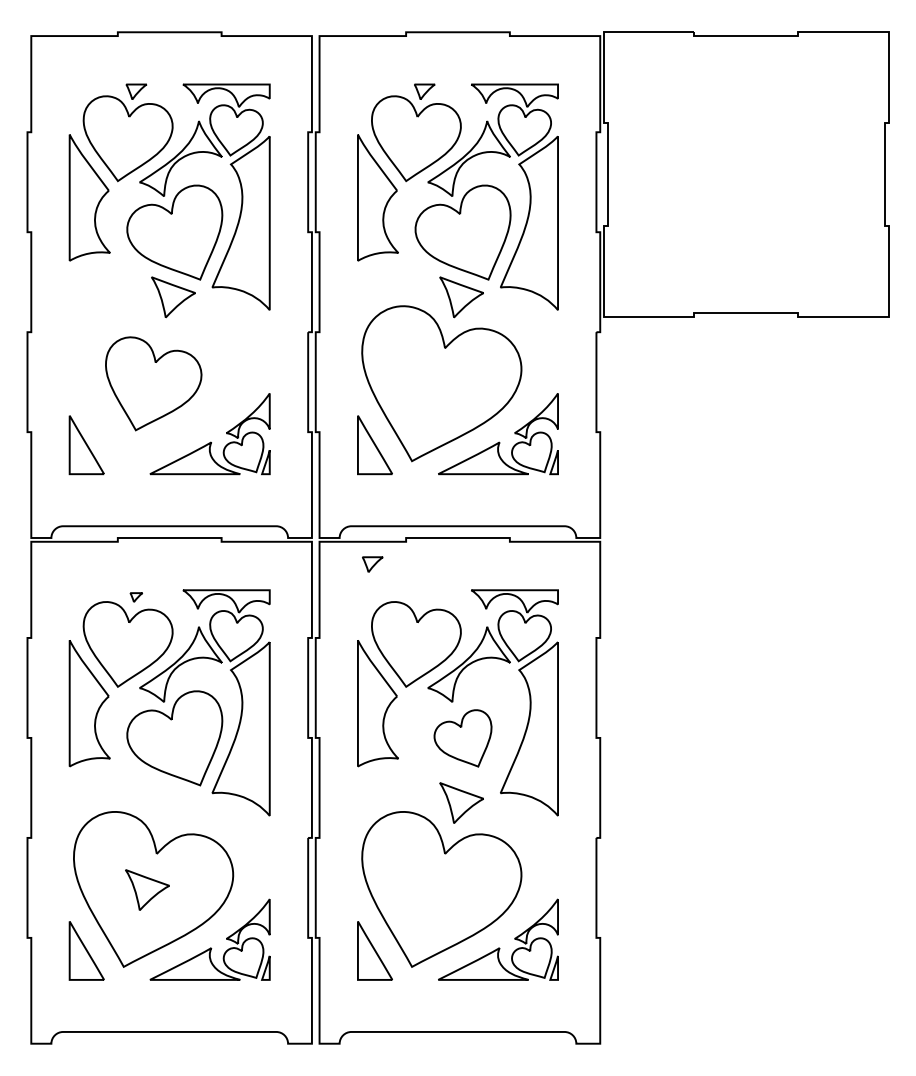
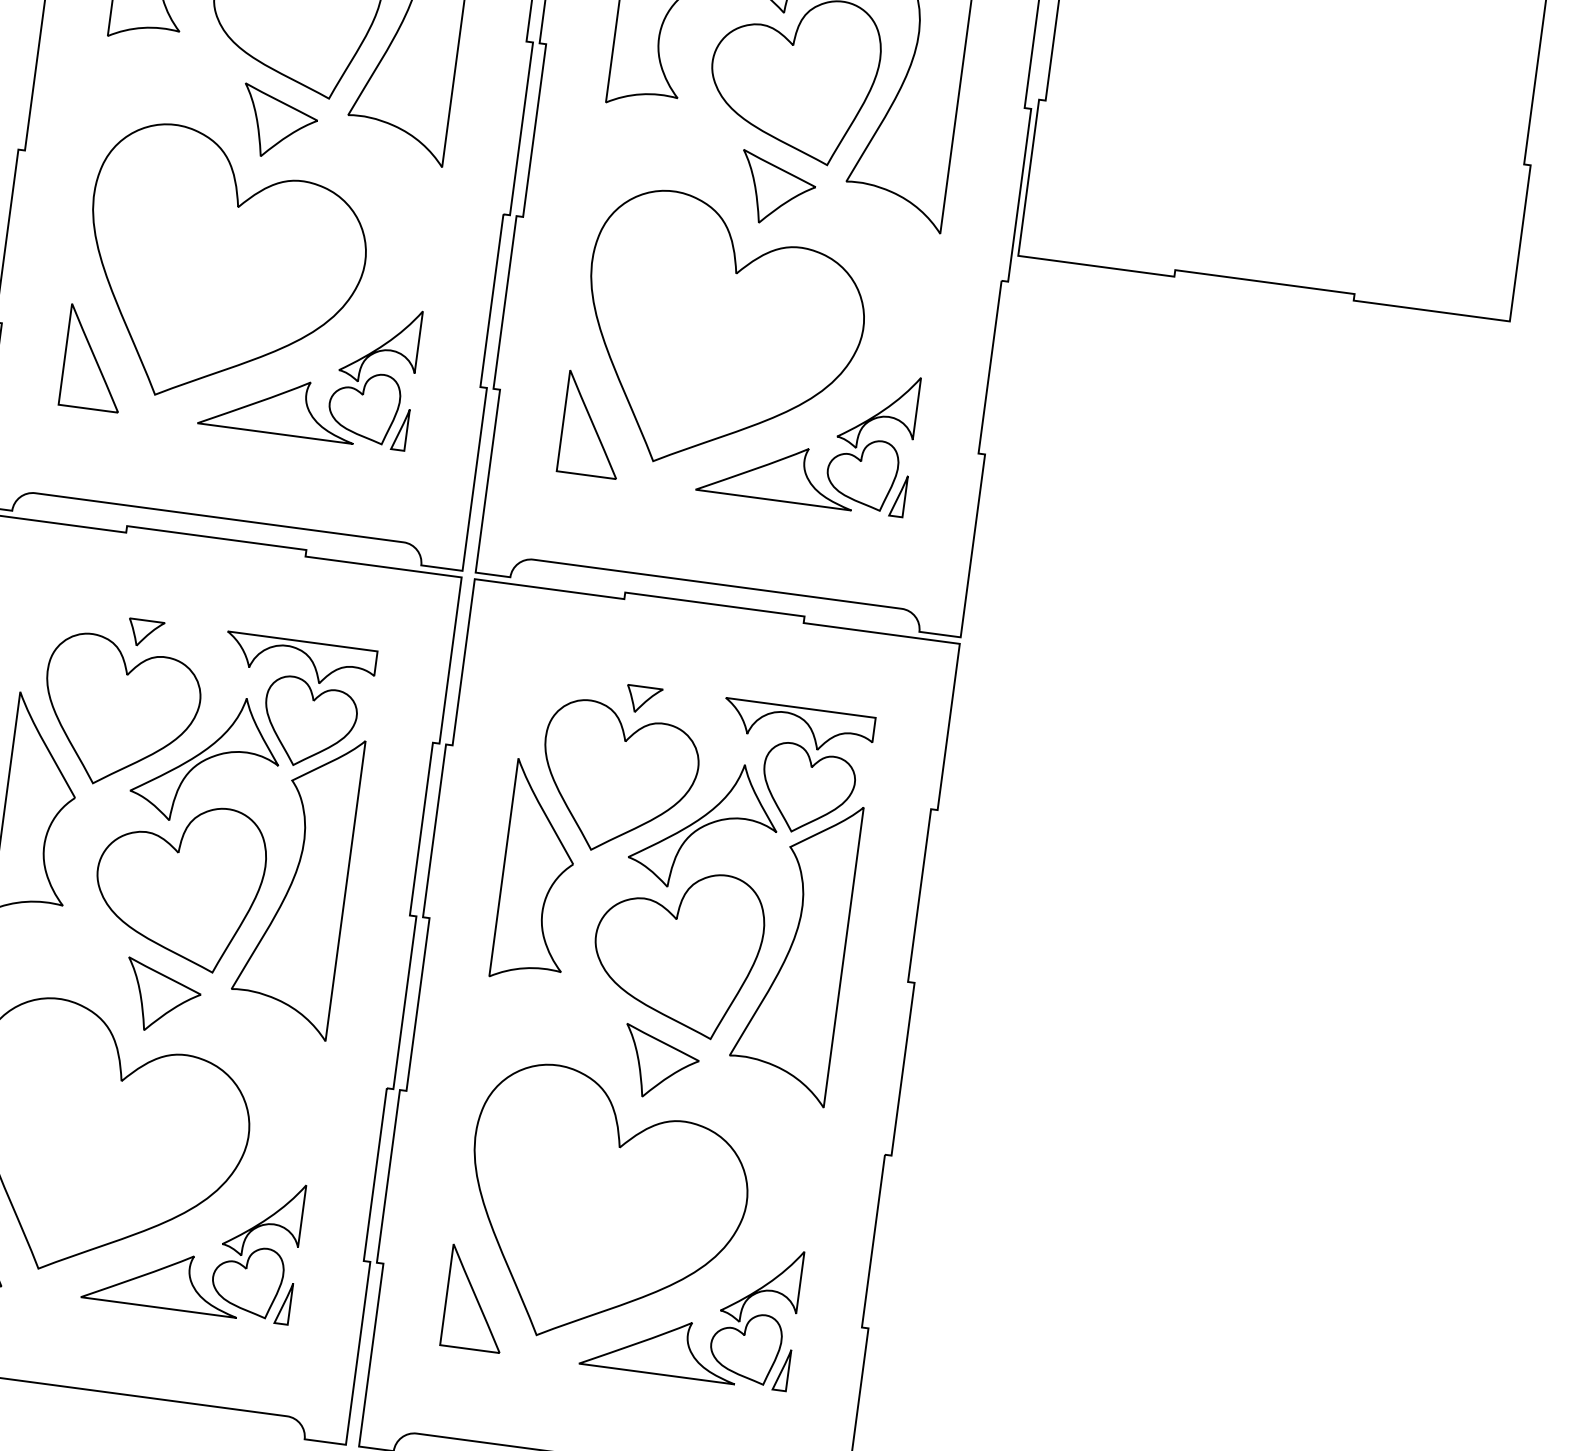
part: (153, 383) -> (224, 267), size x1.67
part: (372, 564) -> (643, 699), moved
part: (136, 597) -> (145, 633), size x1.67
part: (462, 738) -> (676, 952), size x1.67
part: (147, 889) -> (162, 996), moved

